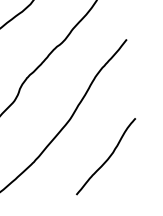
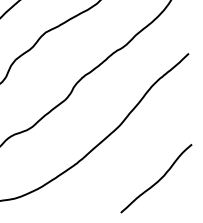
curve: (108, 157) -> (158, 179), moved

